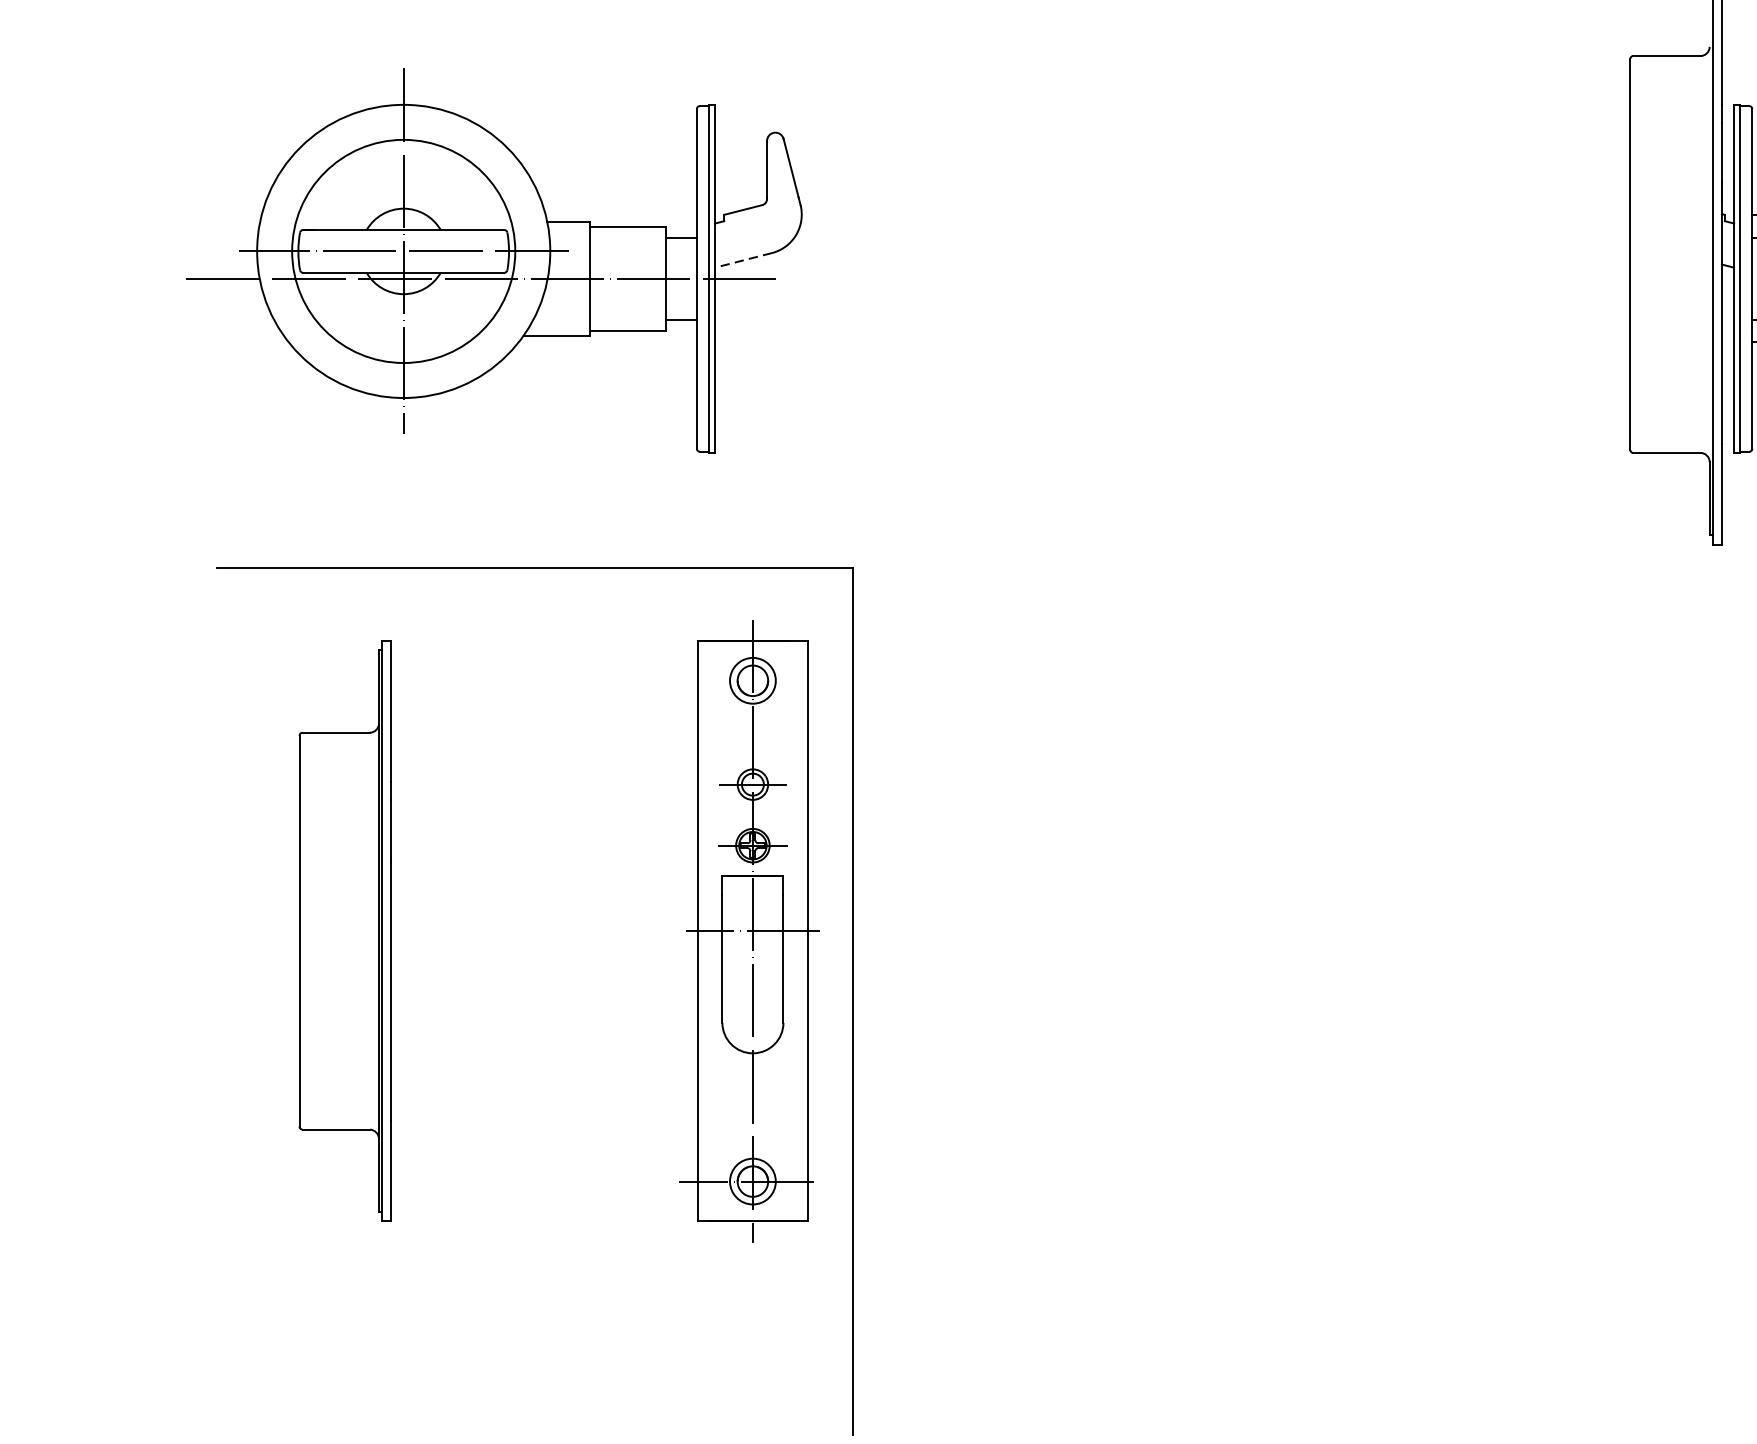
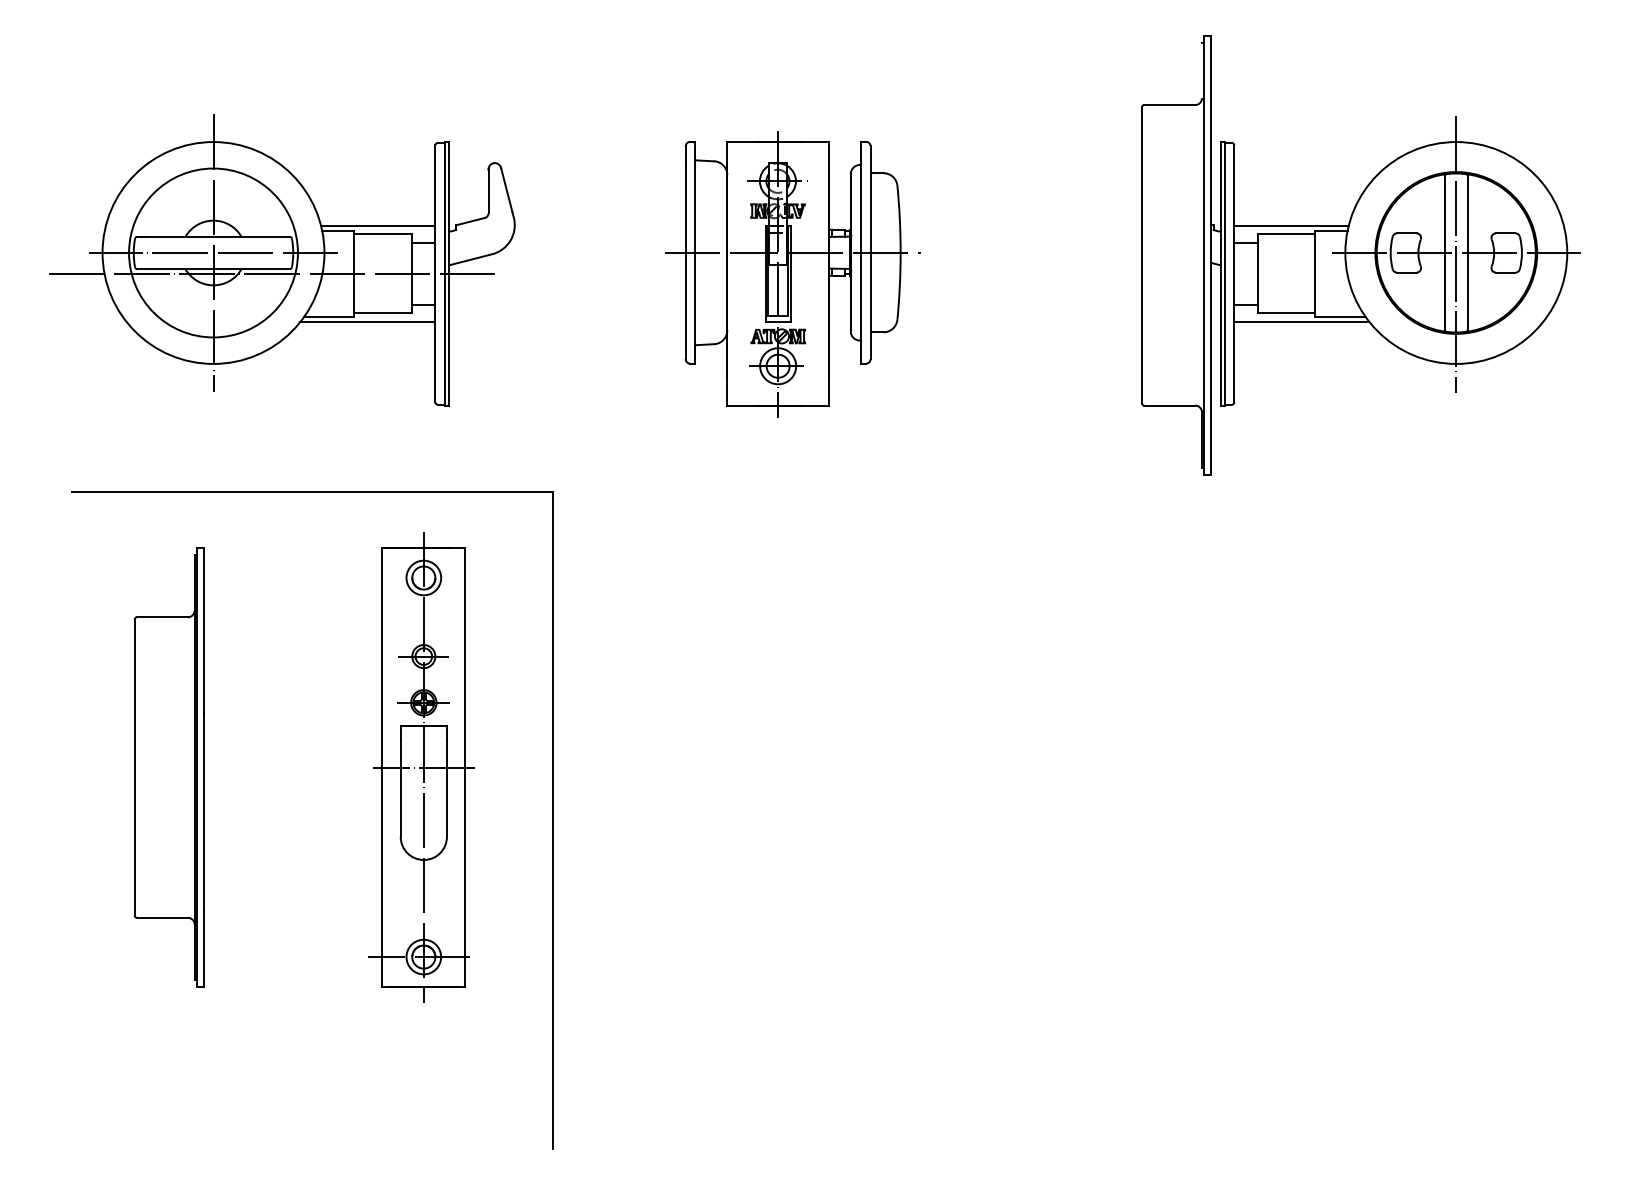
line: (621, 215) -> (378, 225), added
line: (743, 260) -> (470, 259), dashed -> solid
part: (1168, 279) -> (792, 274), added
line: (607, 341) -> (367, 321), added
part: (749, 931) -> (421, 767), moved

